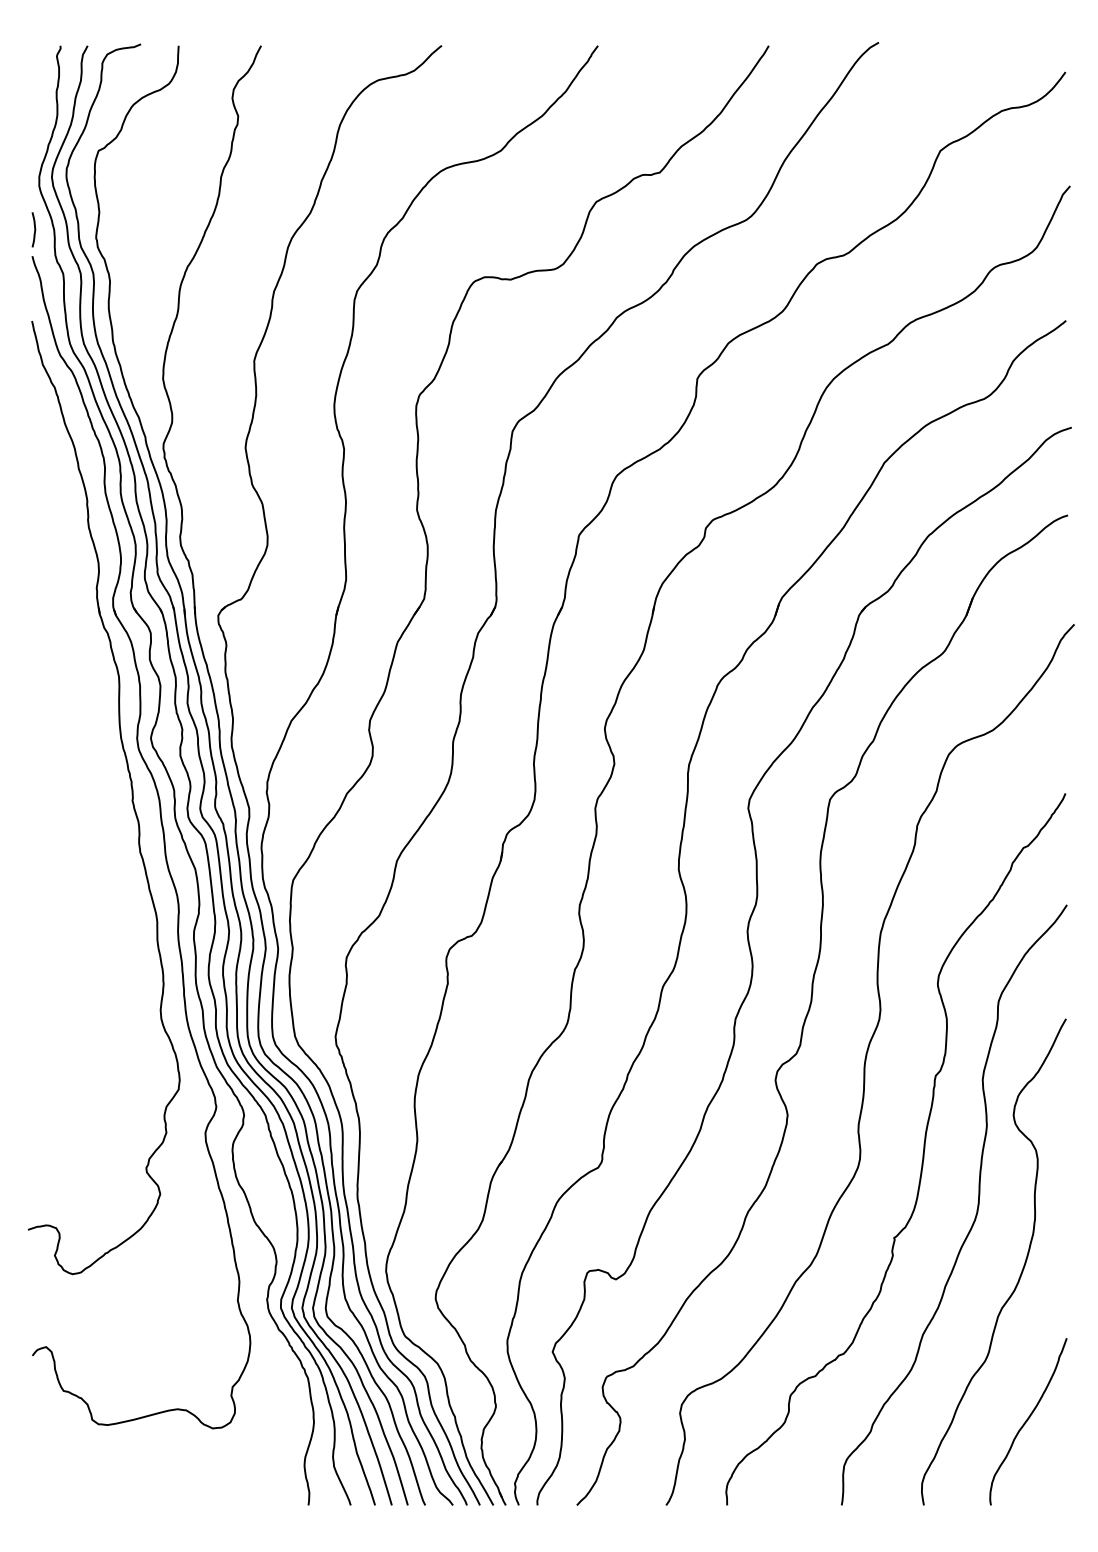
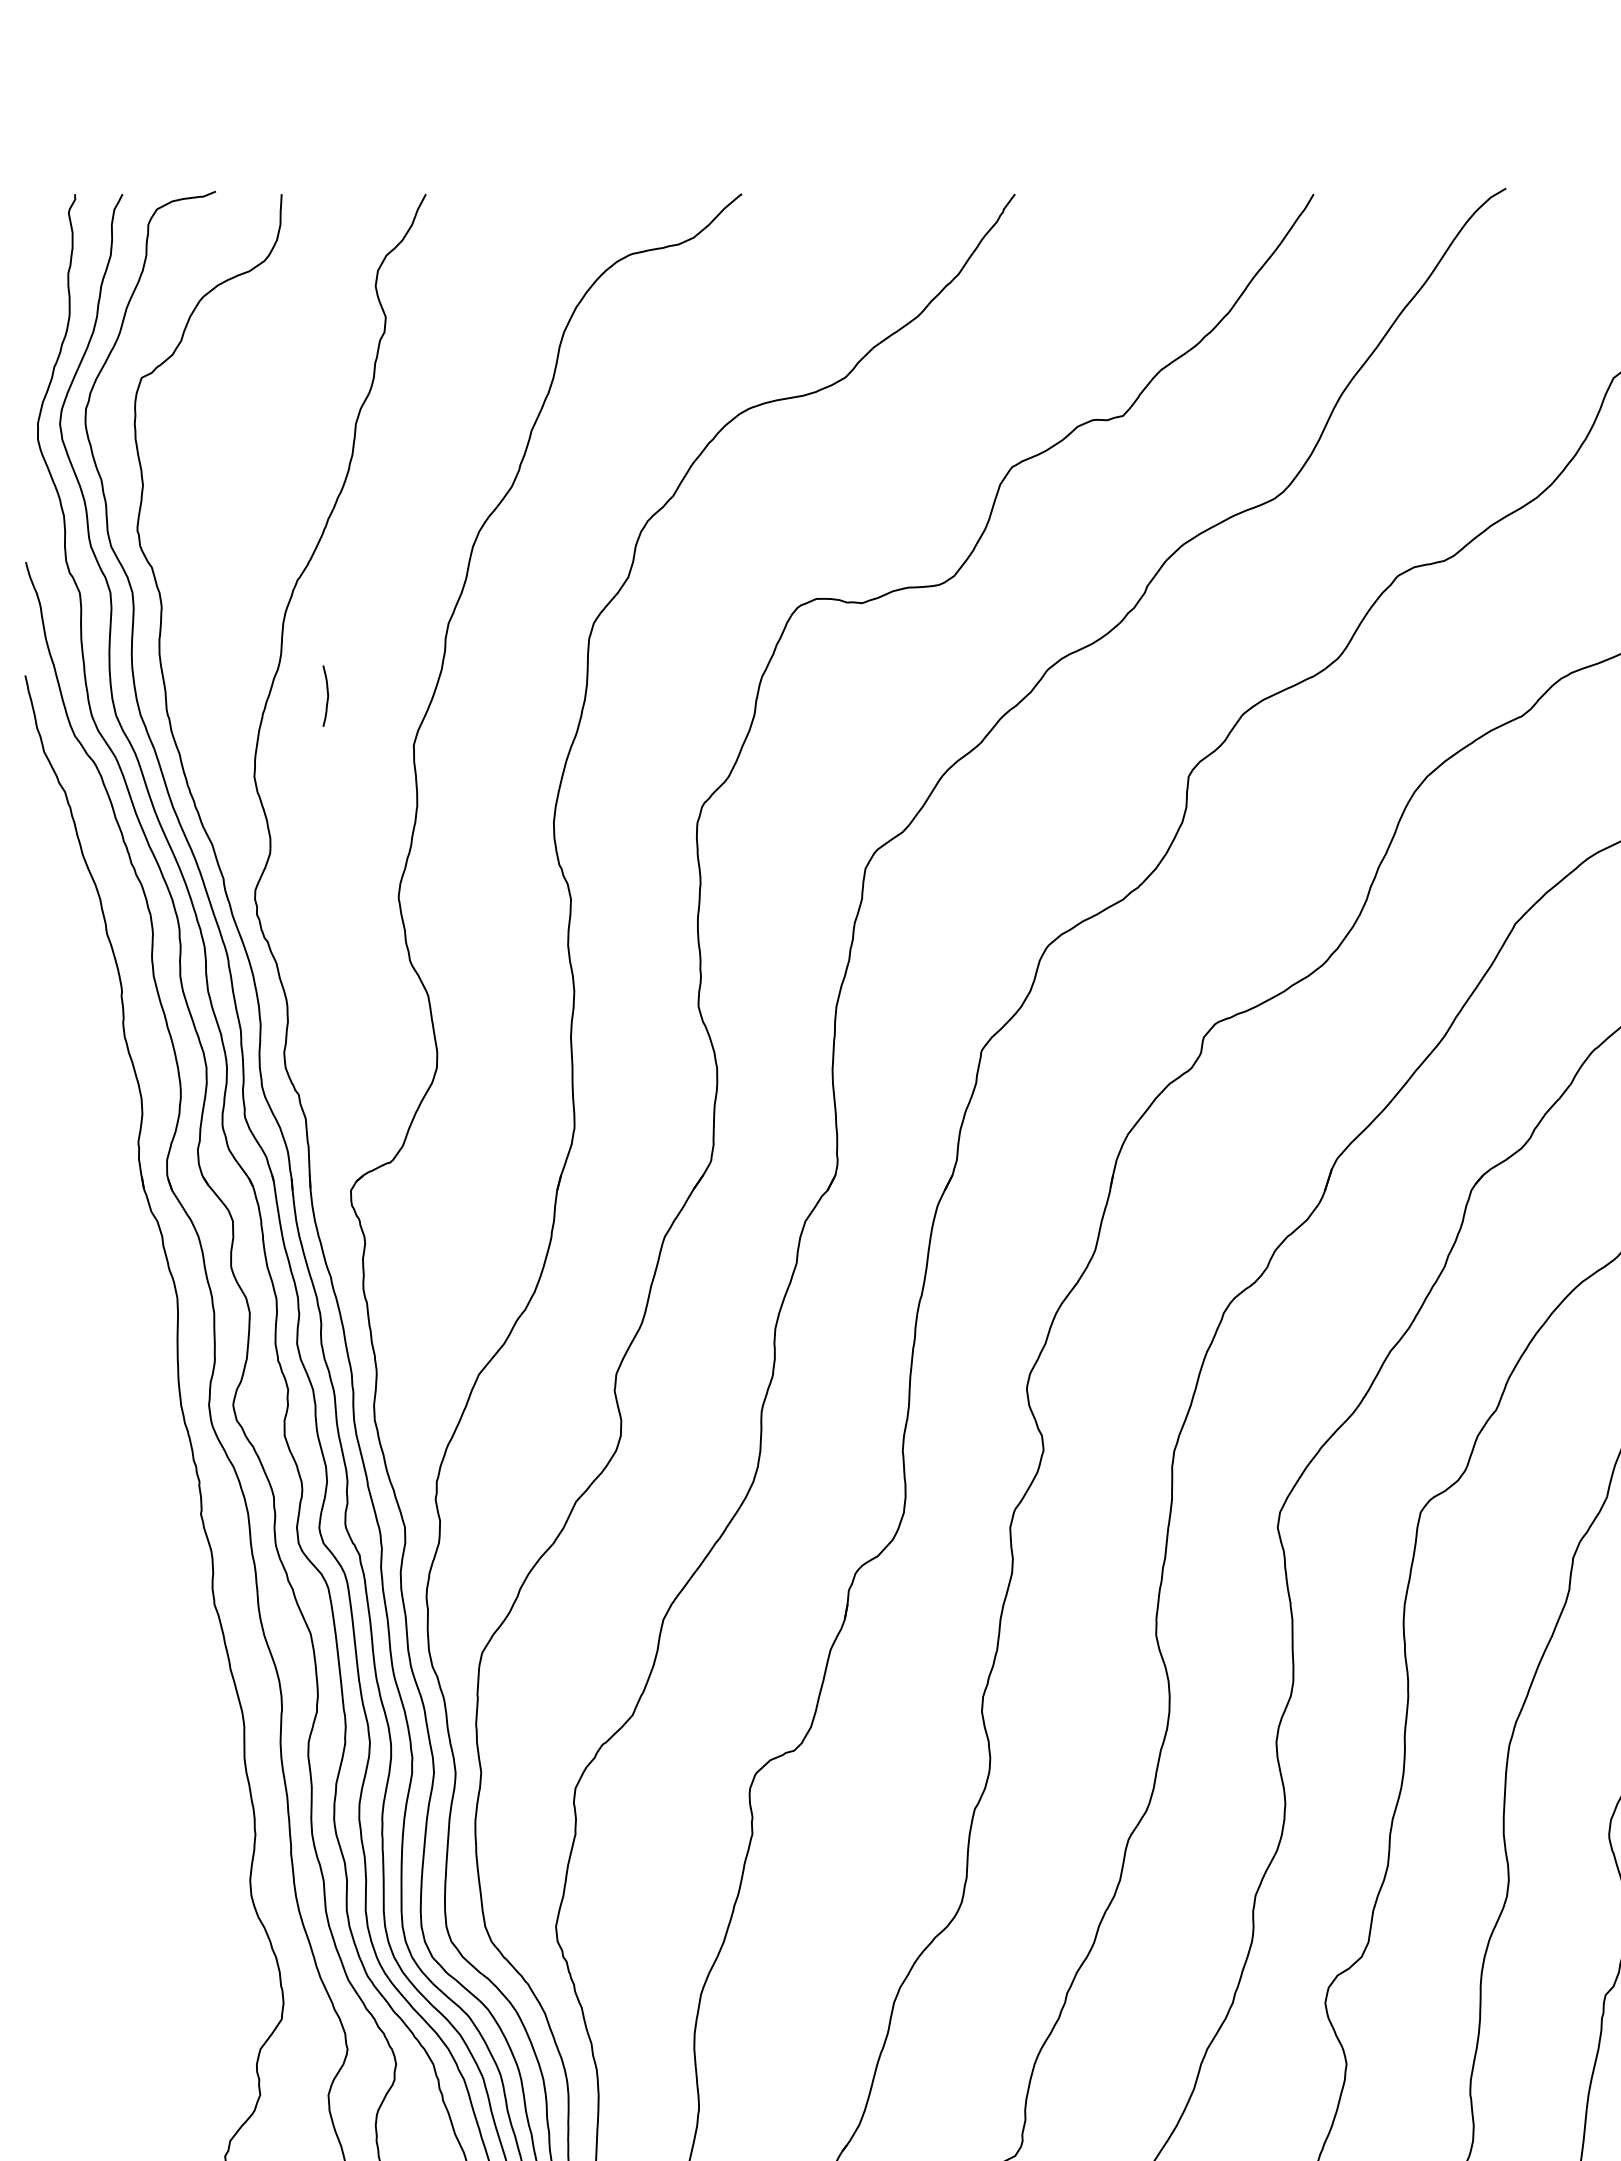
curve: (34, 229) -> (326, 695), moved

